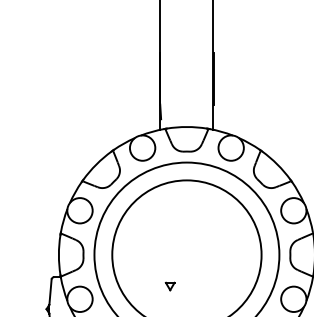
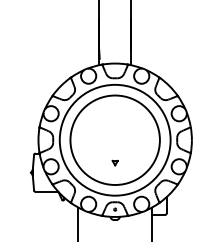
part: (169, 285) -> (114, 162), moved

